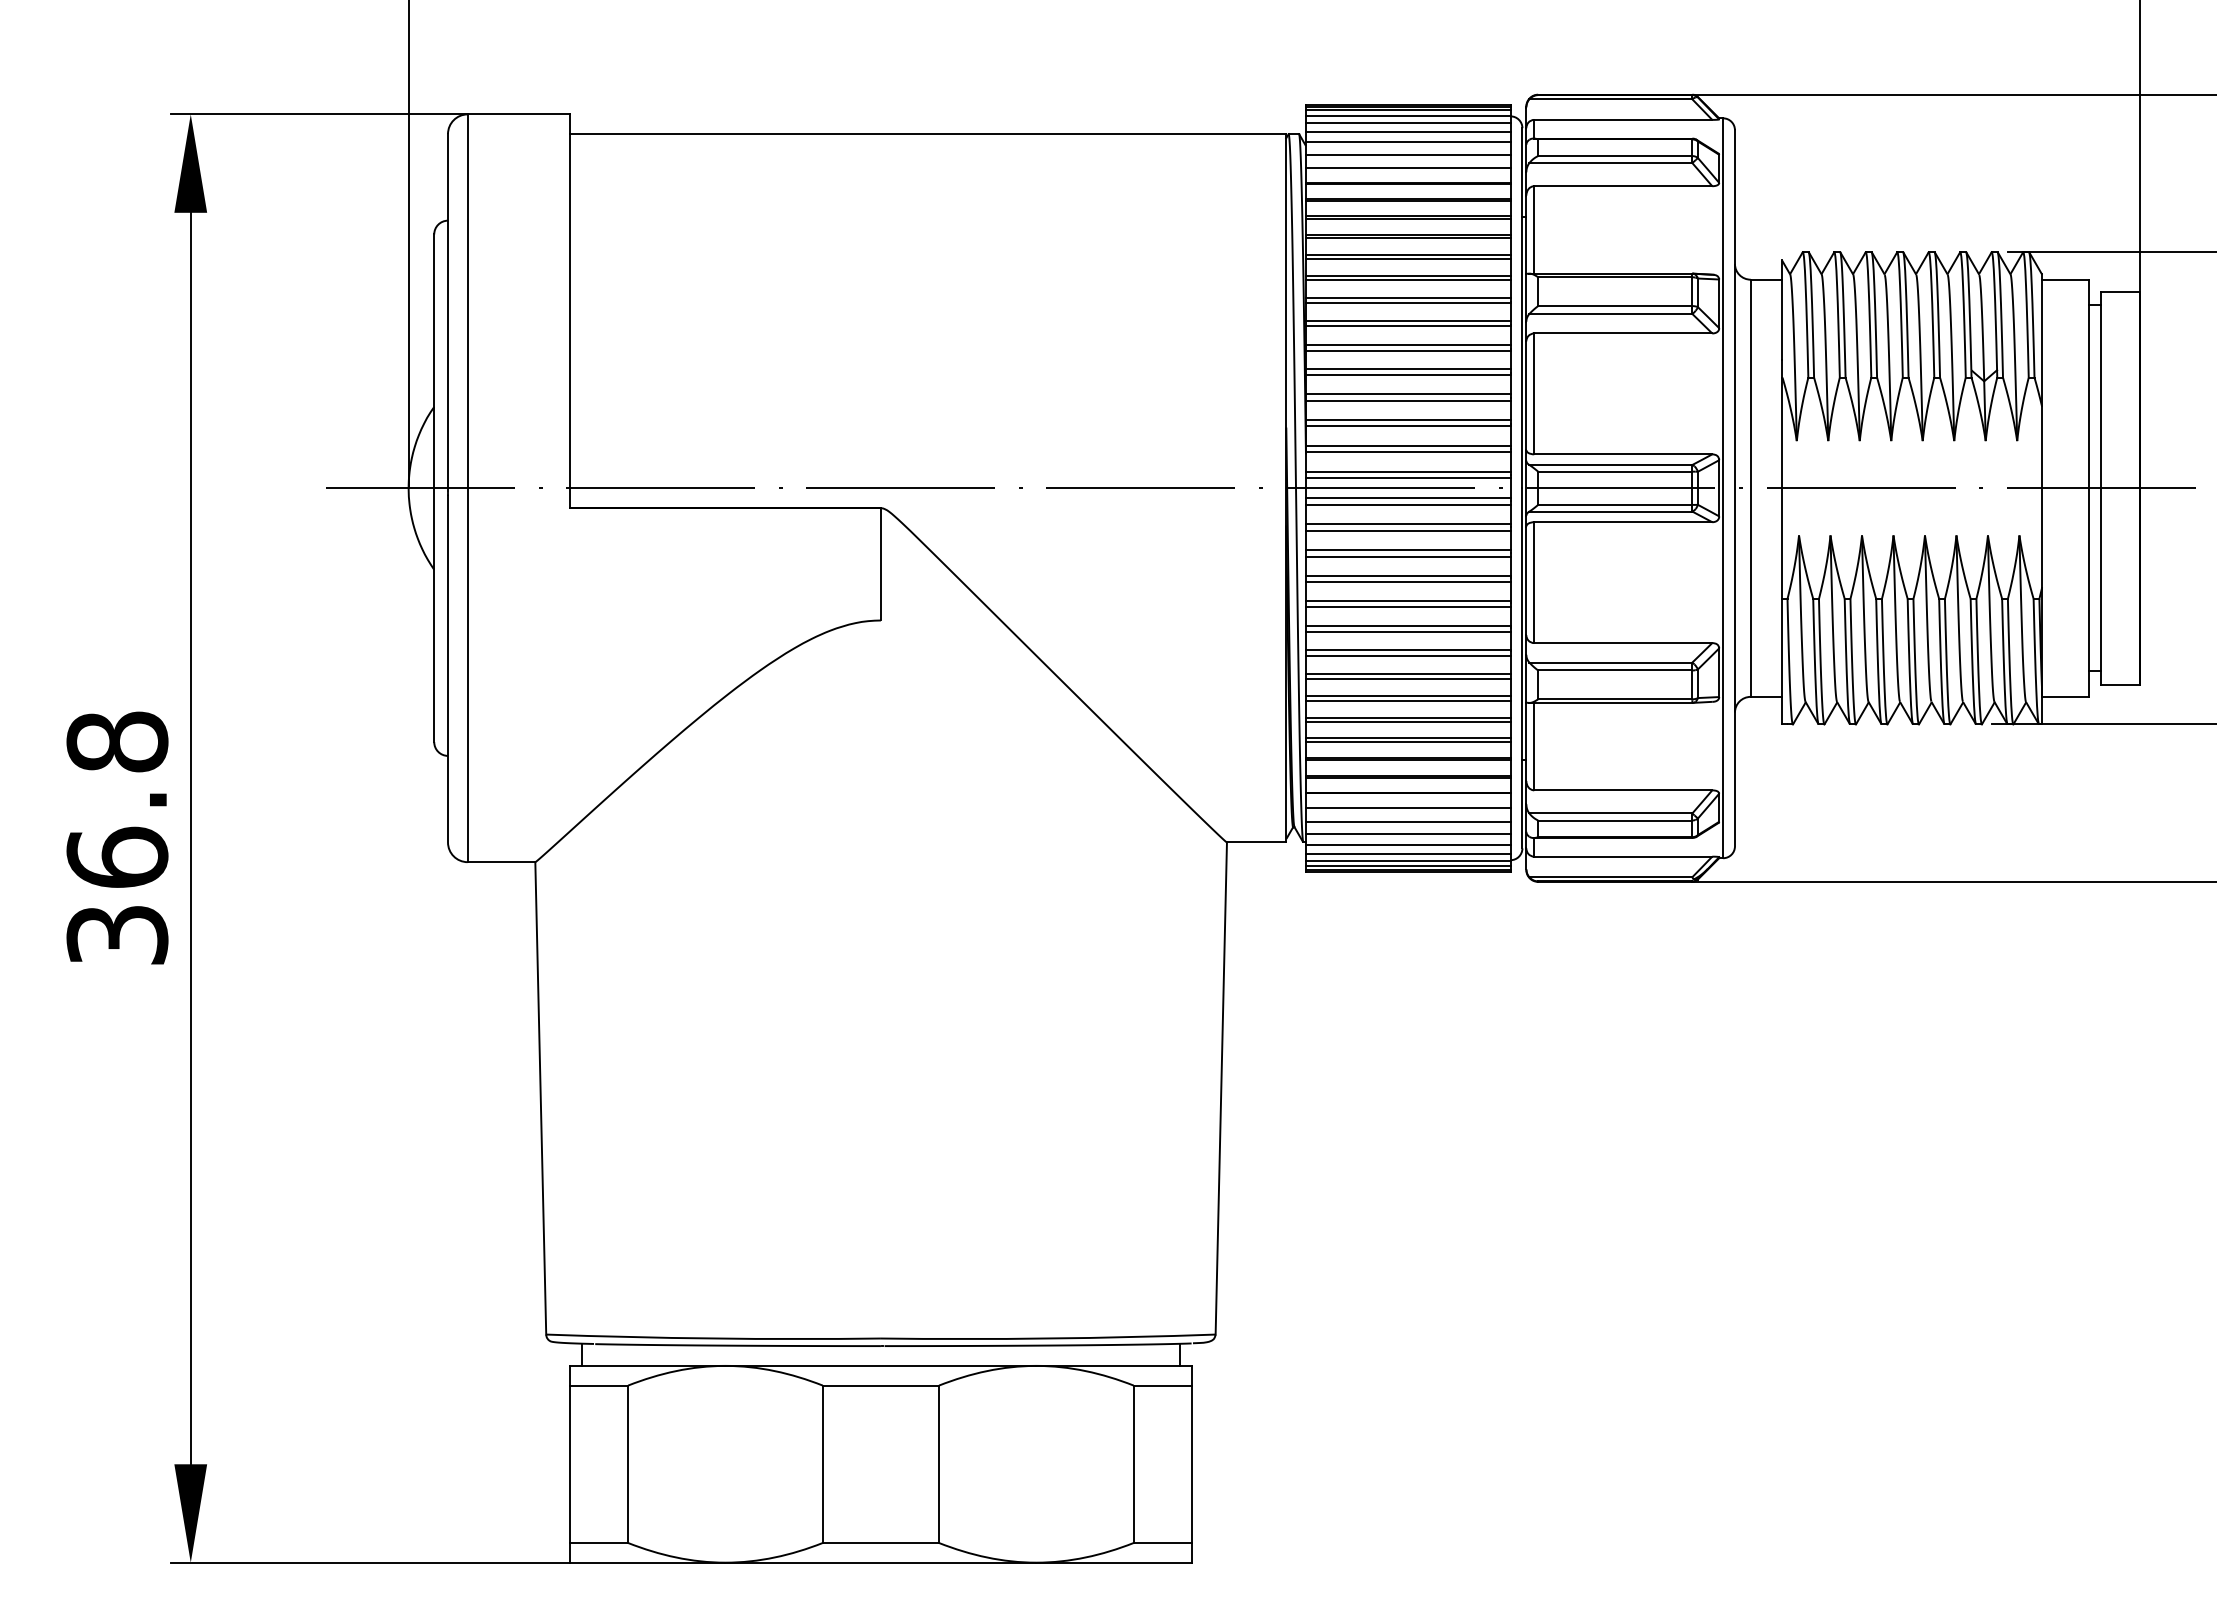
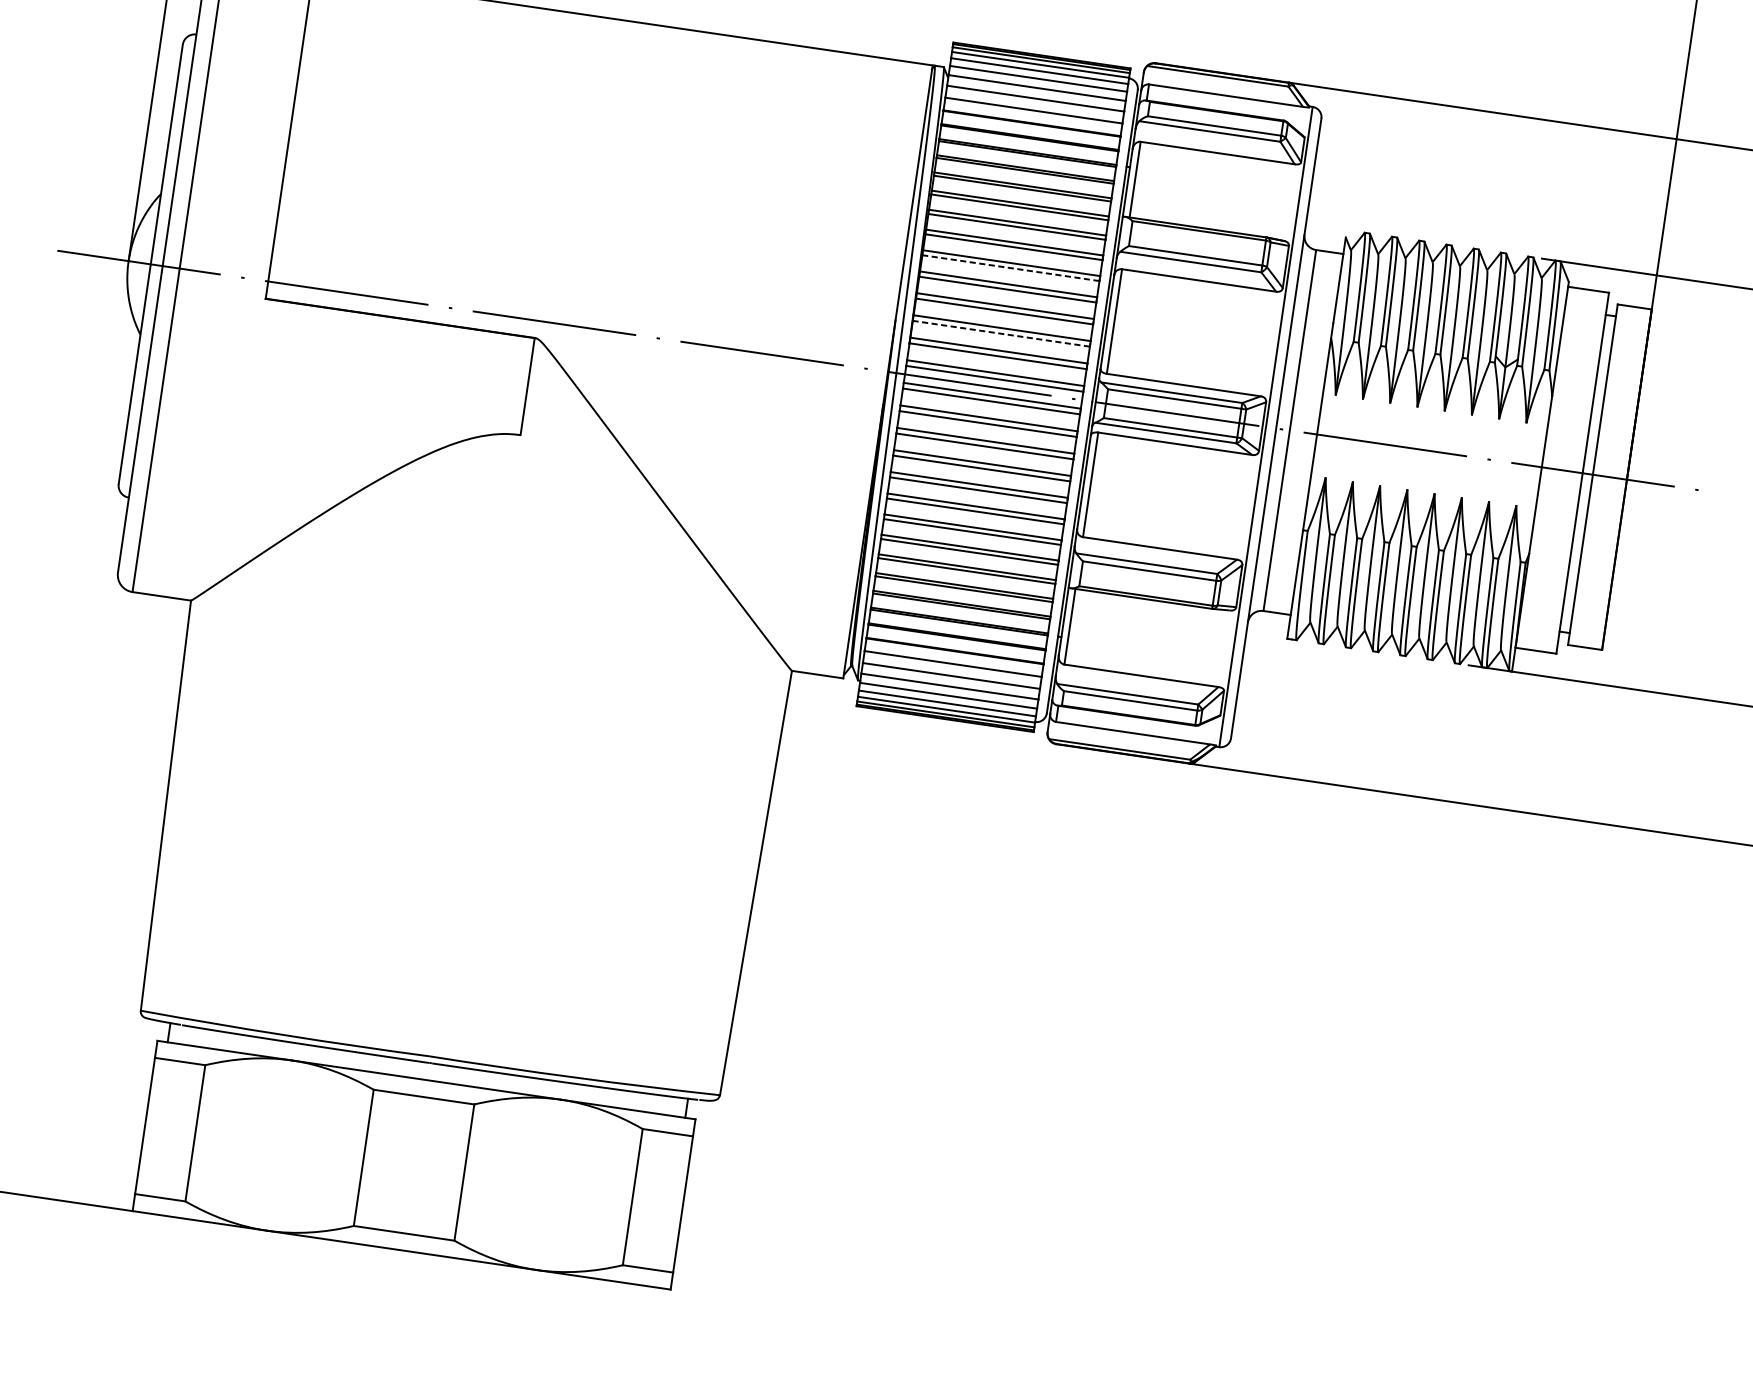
line: (1407, 350) -> (1010, 267), solid -> dashed
line: (1407, 426) -> (1000, 333), solid -> dashed

